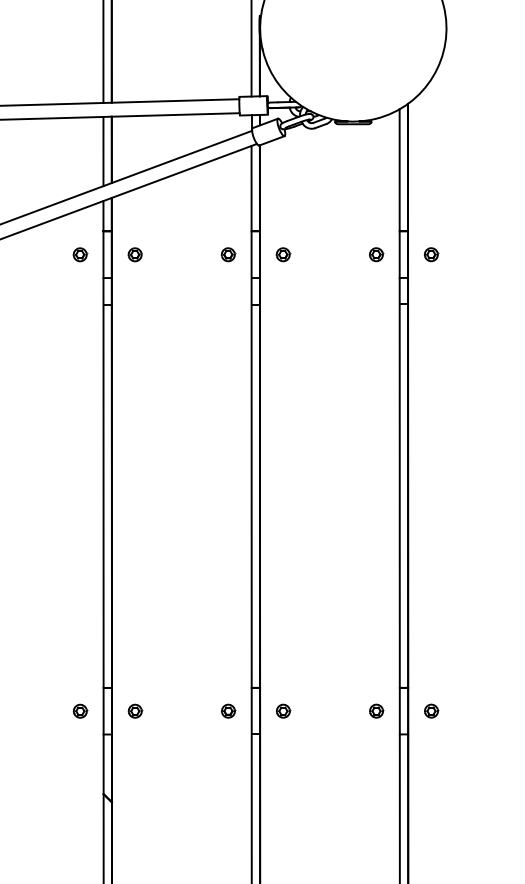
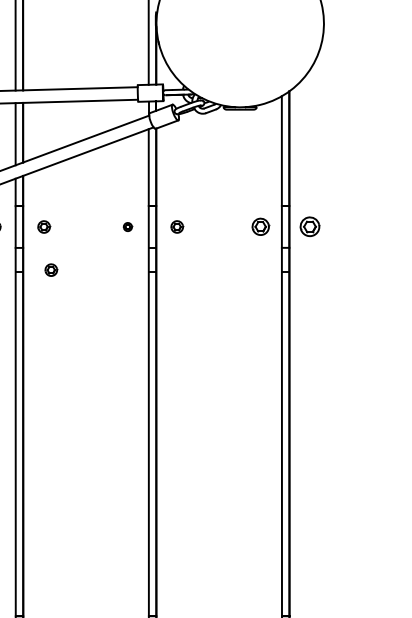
part: (228, 254) -> (128, 226), size x0.7
part: (376, 254) -> (261, 226), size x1.4
part: (431, 254) -> (310, 226), size x1.6
part: (142, 302) -> (50, 269), added

